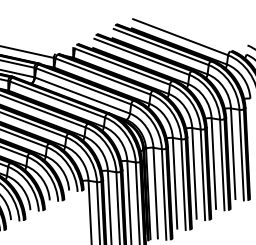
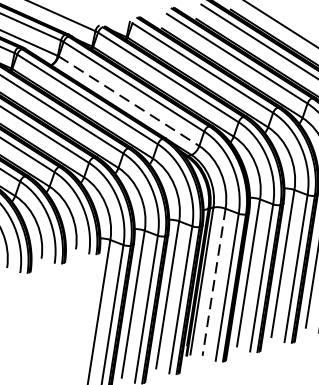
line: (82, 95) -> (129, 101), solid -> dashed
line: (155, 193) -> (213, 282), solid -> dashed

